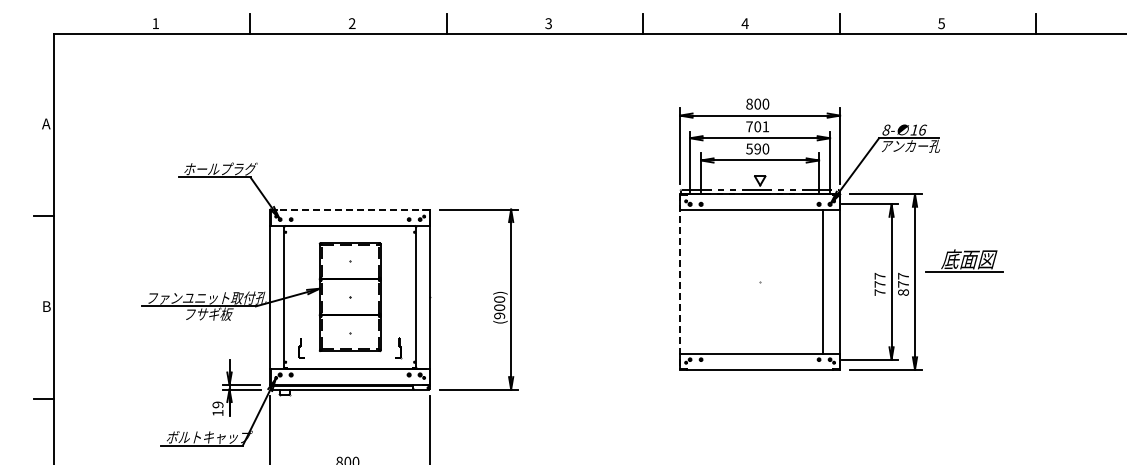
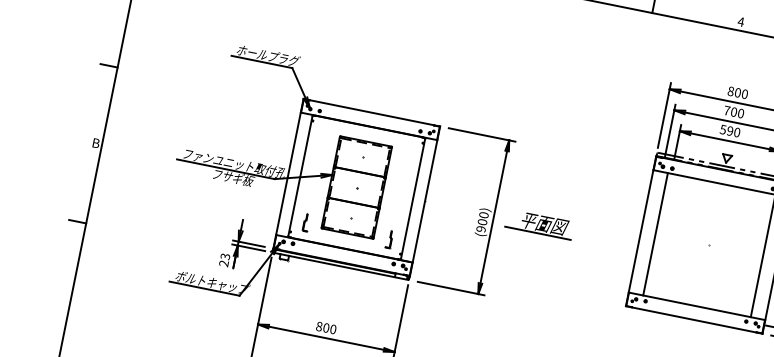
text: (765, 126) -> (740, 113), 701 -> 700
line: (350, 209) -> (372, 112), dashed -> solid
line: (697, 281) -> (655, 233), added
line: (680, 282) -> (641, 231), dashed -> solid
part: (564, 297) -> (539, 224), added
text: (217, 408) -> (224, 259), 19 -> 23

